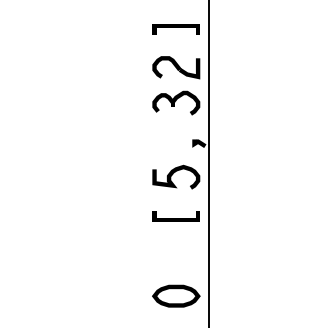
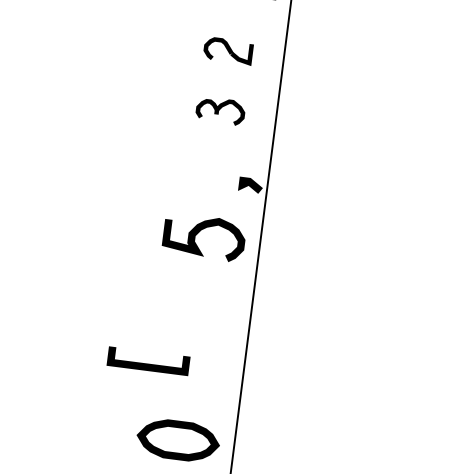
part: (176, 67) -> (228, 50), size x0.6
part: (176, 102) -> (220, 110), size x0.6
line: (175, 218) -> (146, 364), moved

